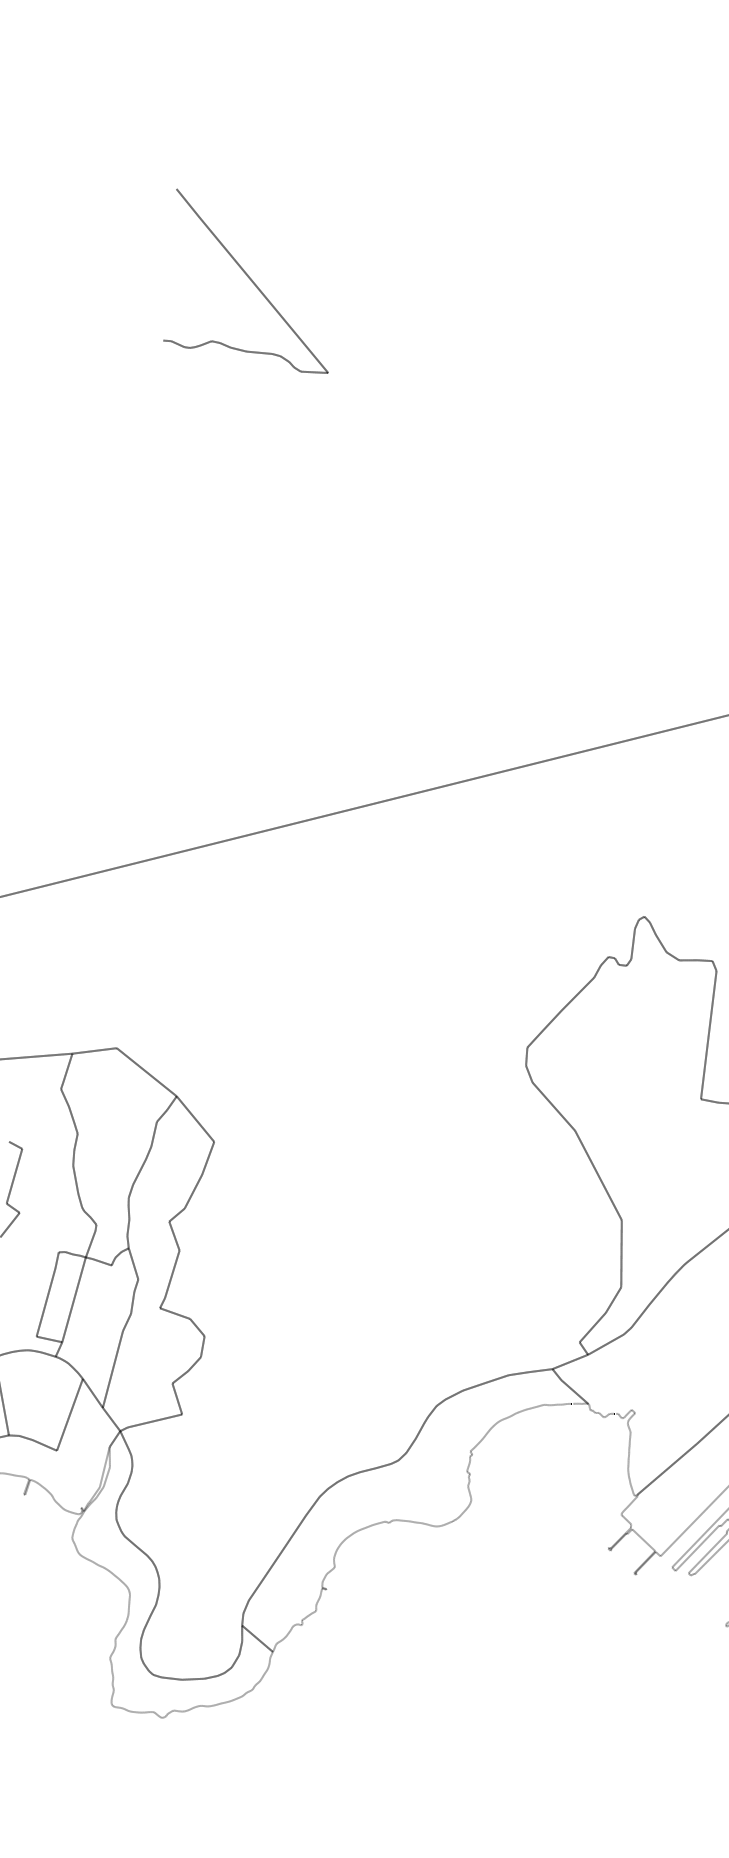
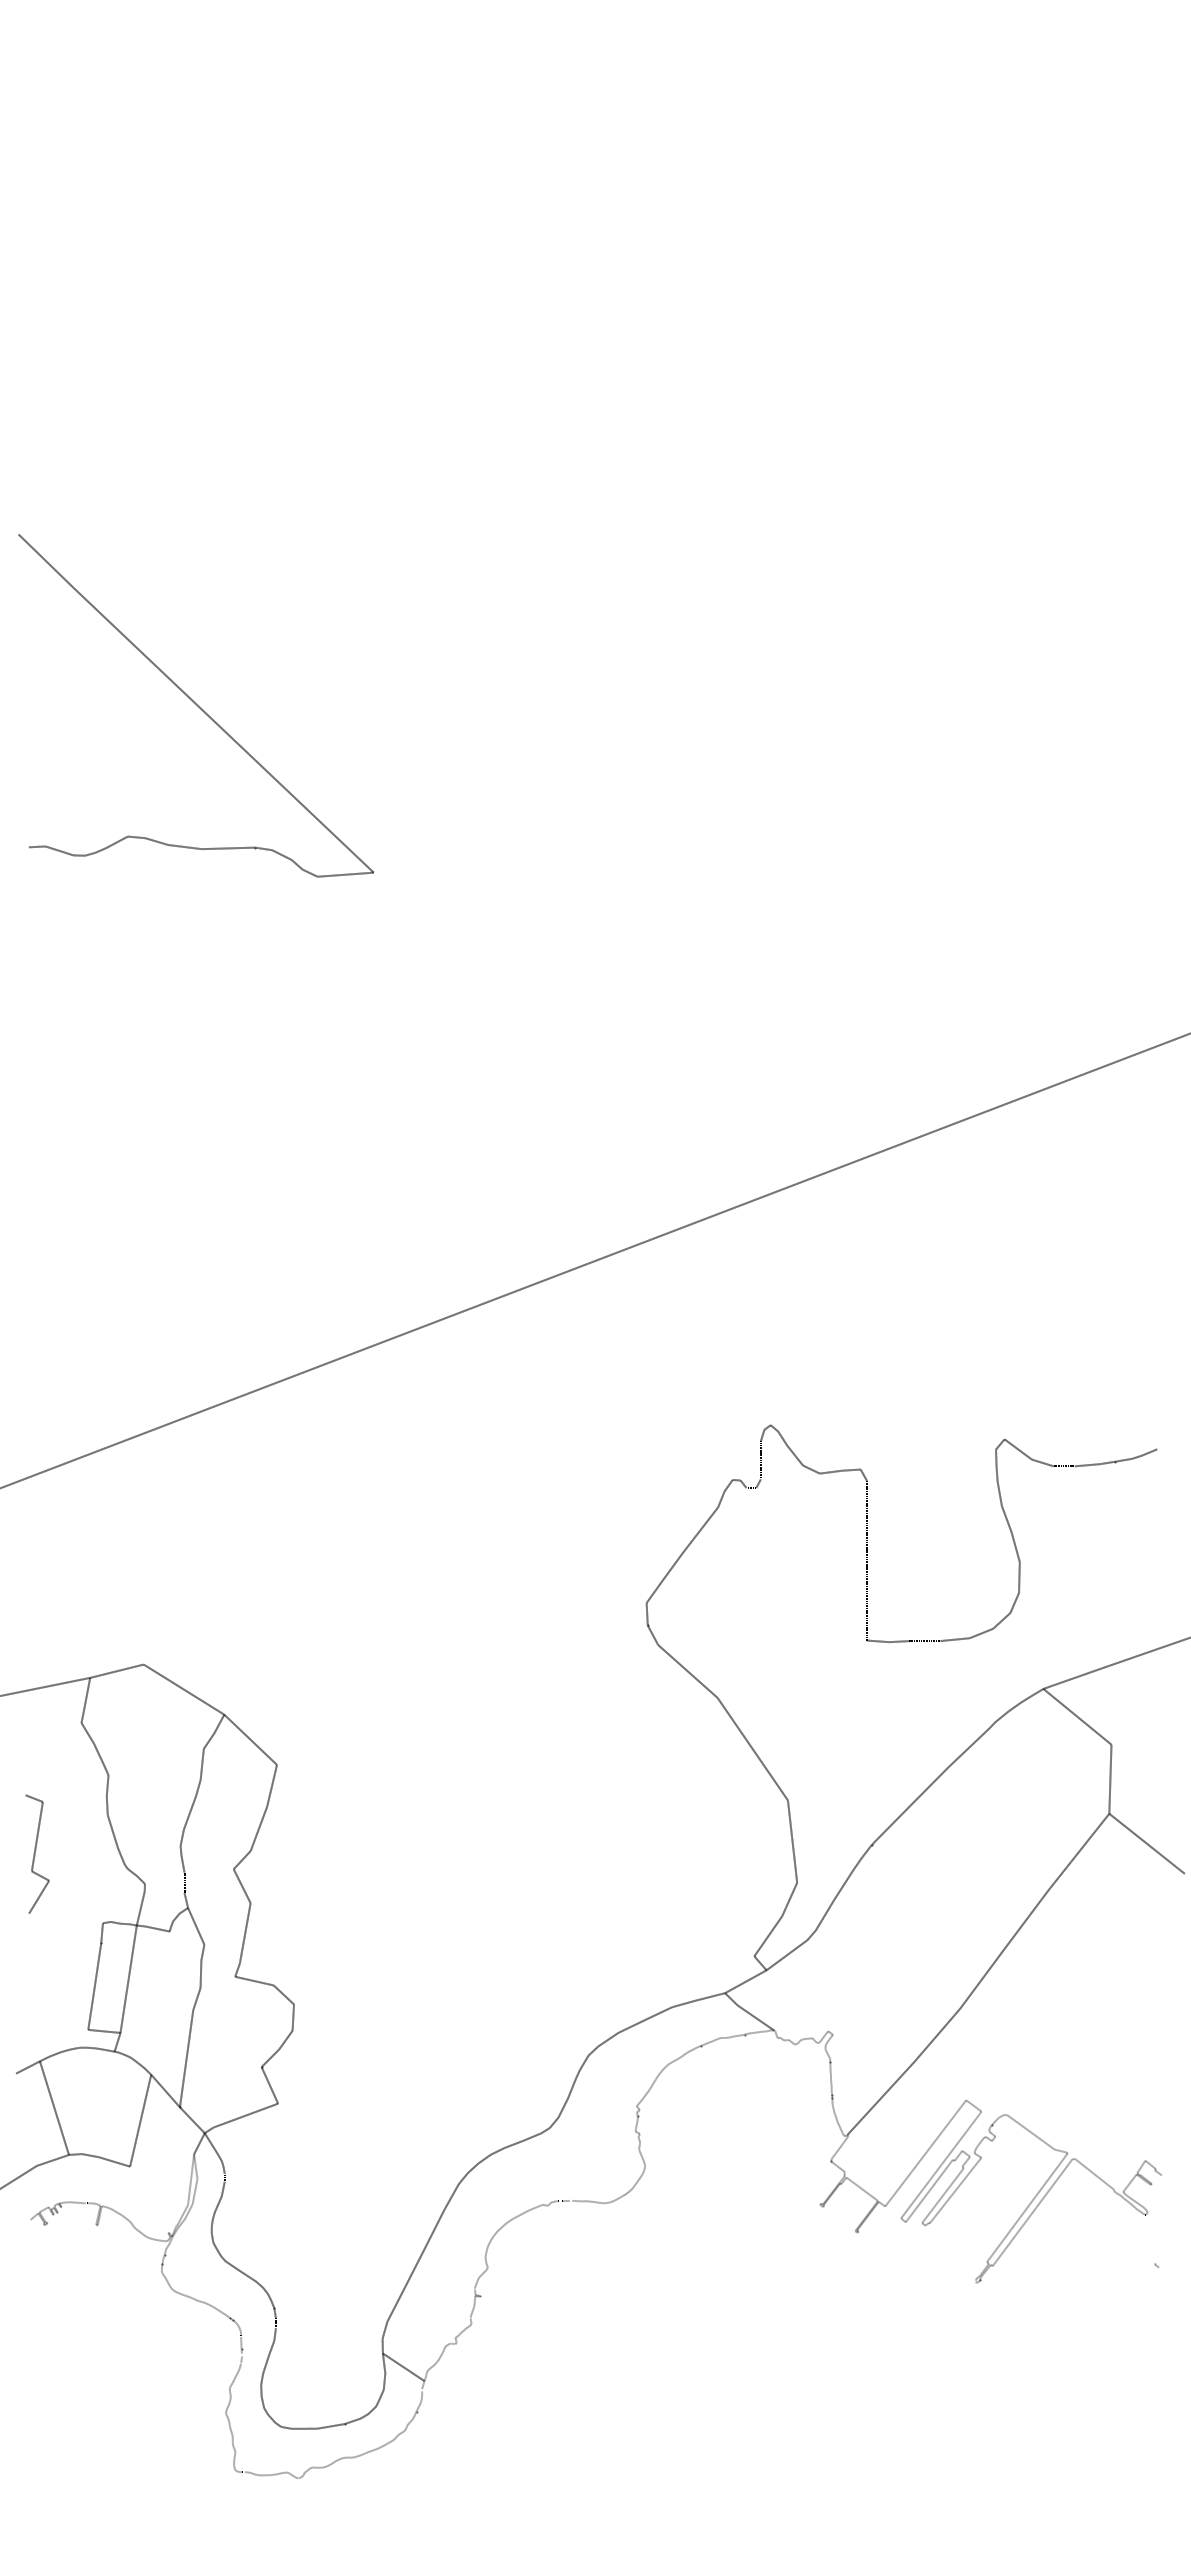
part: (251, 281) -> (195, 705), size x1.67

